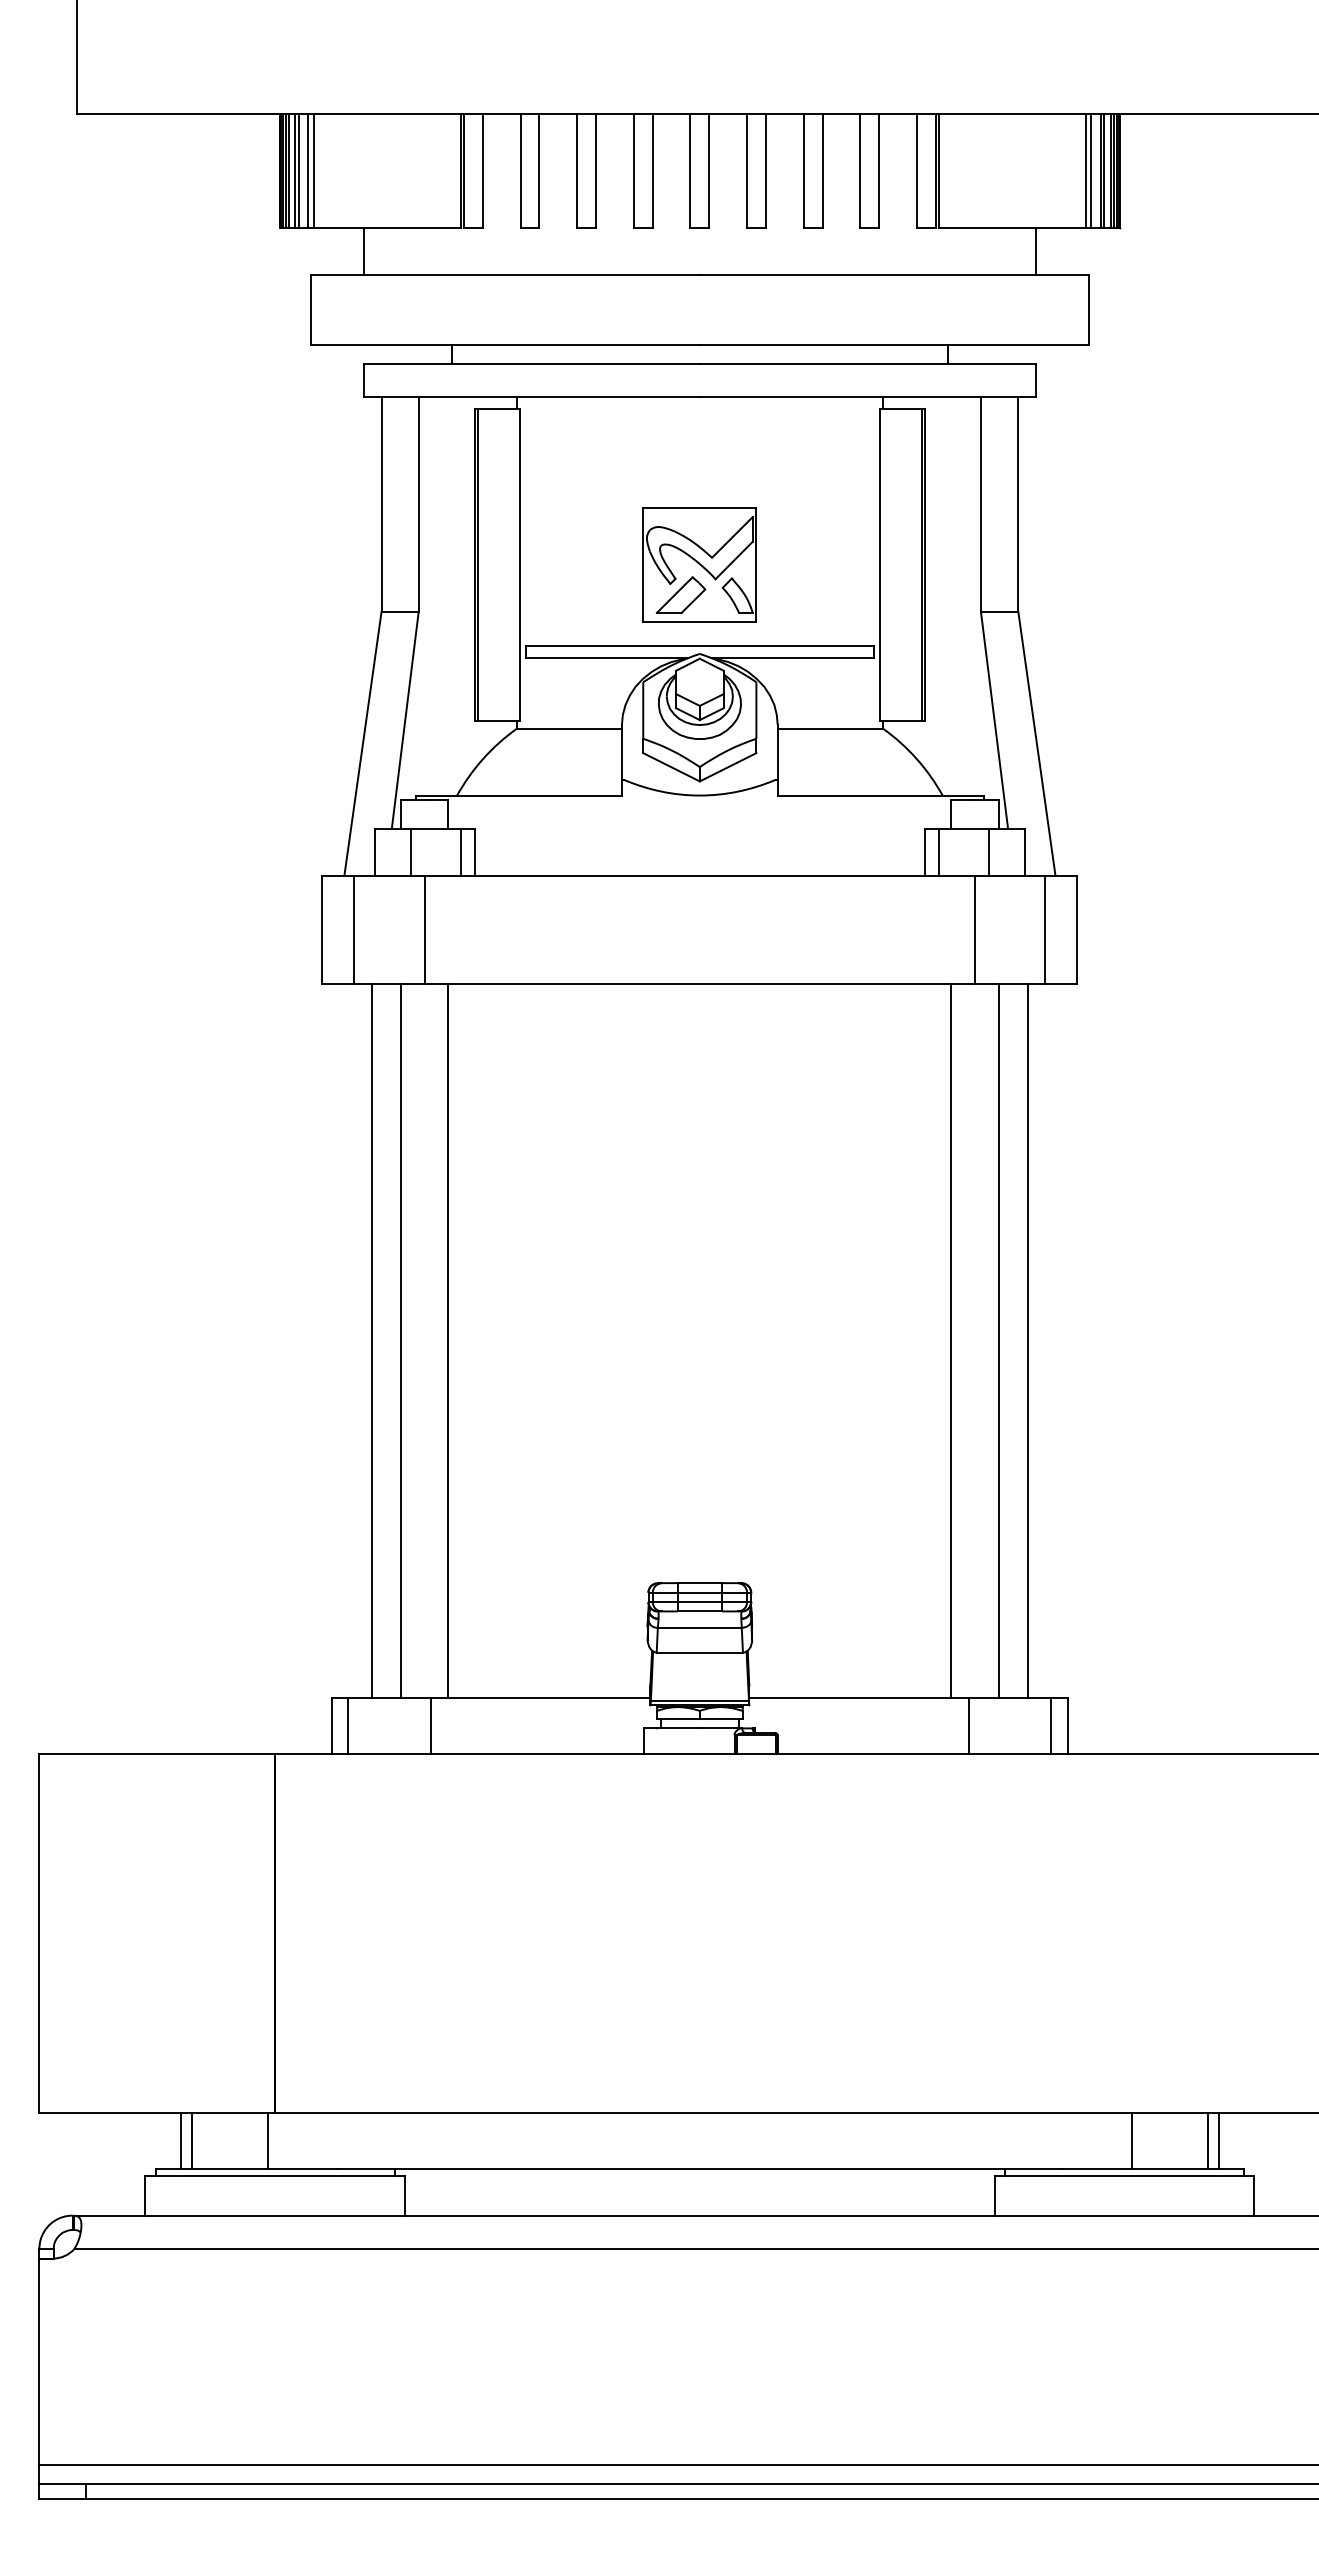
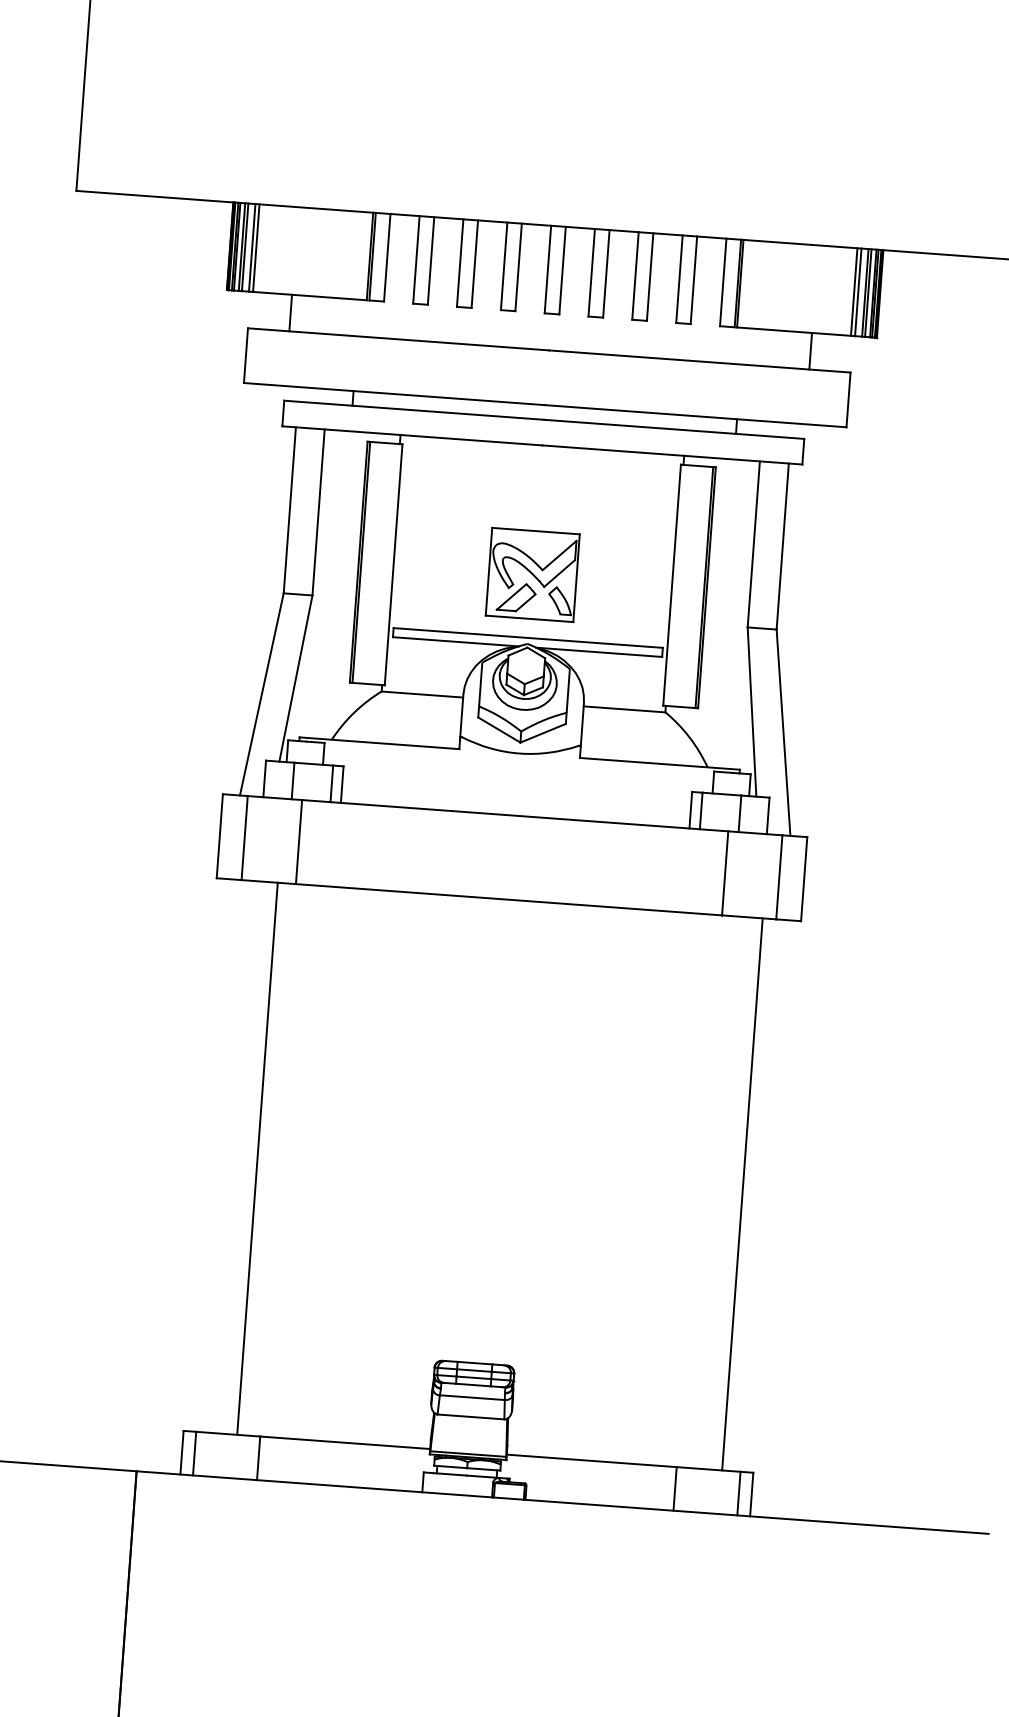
line: (371, 1340) -> (234, 1156), removed
line: (448, 1340) -> (294, 1161), removed
line: (951, 1340) -> (683, 1189), removed
line: (998, 1340) -> (719, 1192), removed

